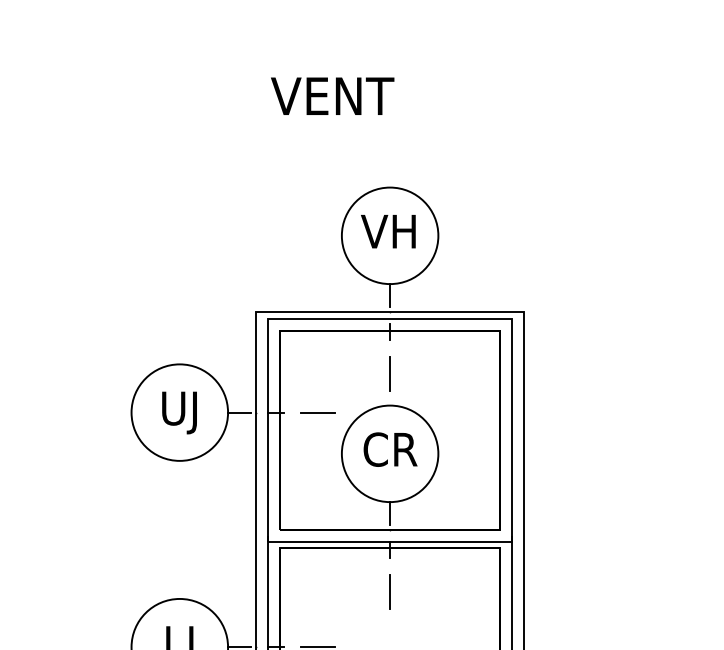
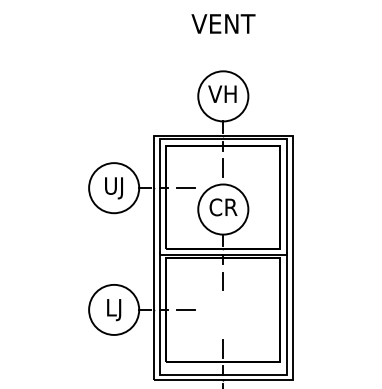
text: (332, 95) -> (223, 23), moved

